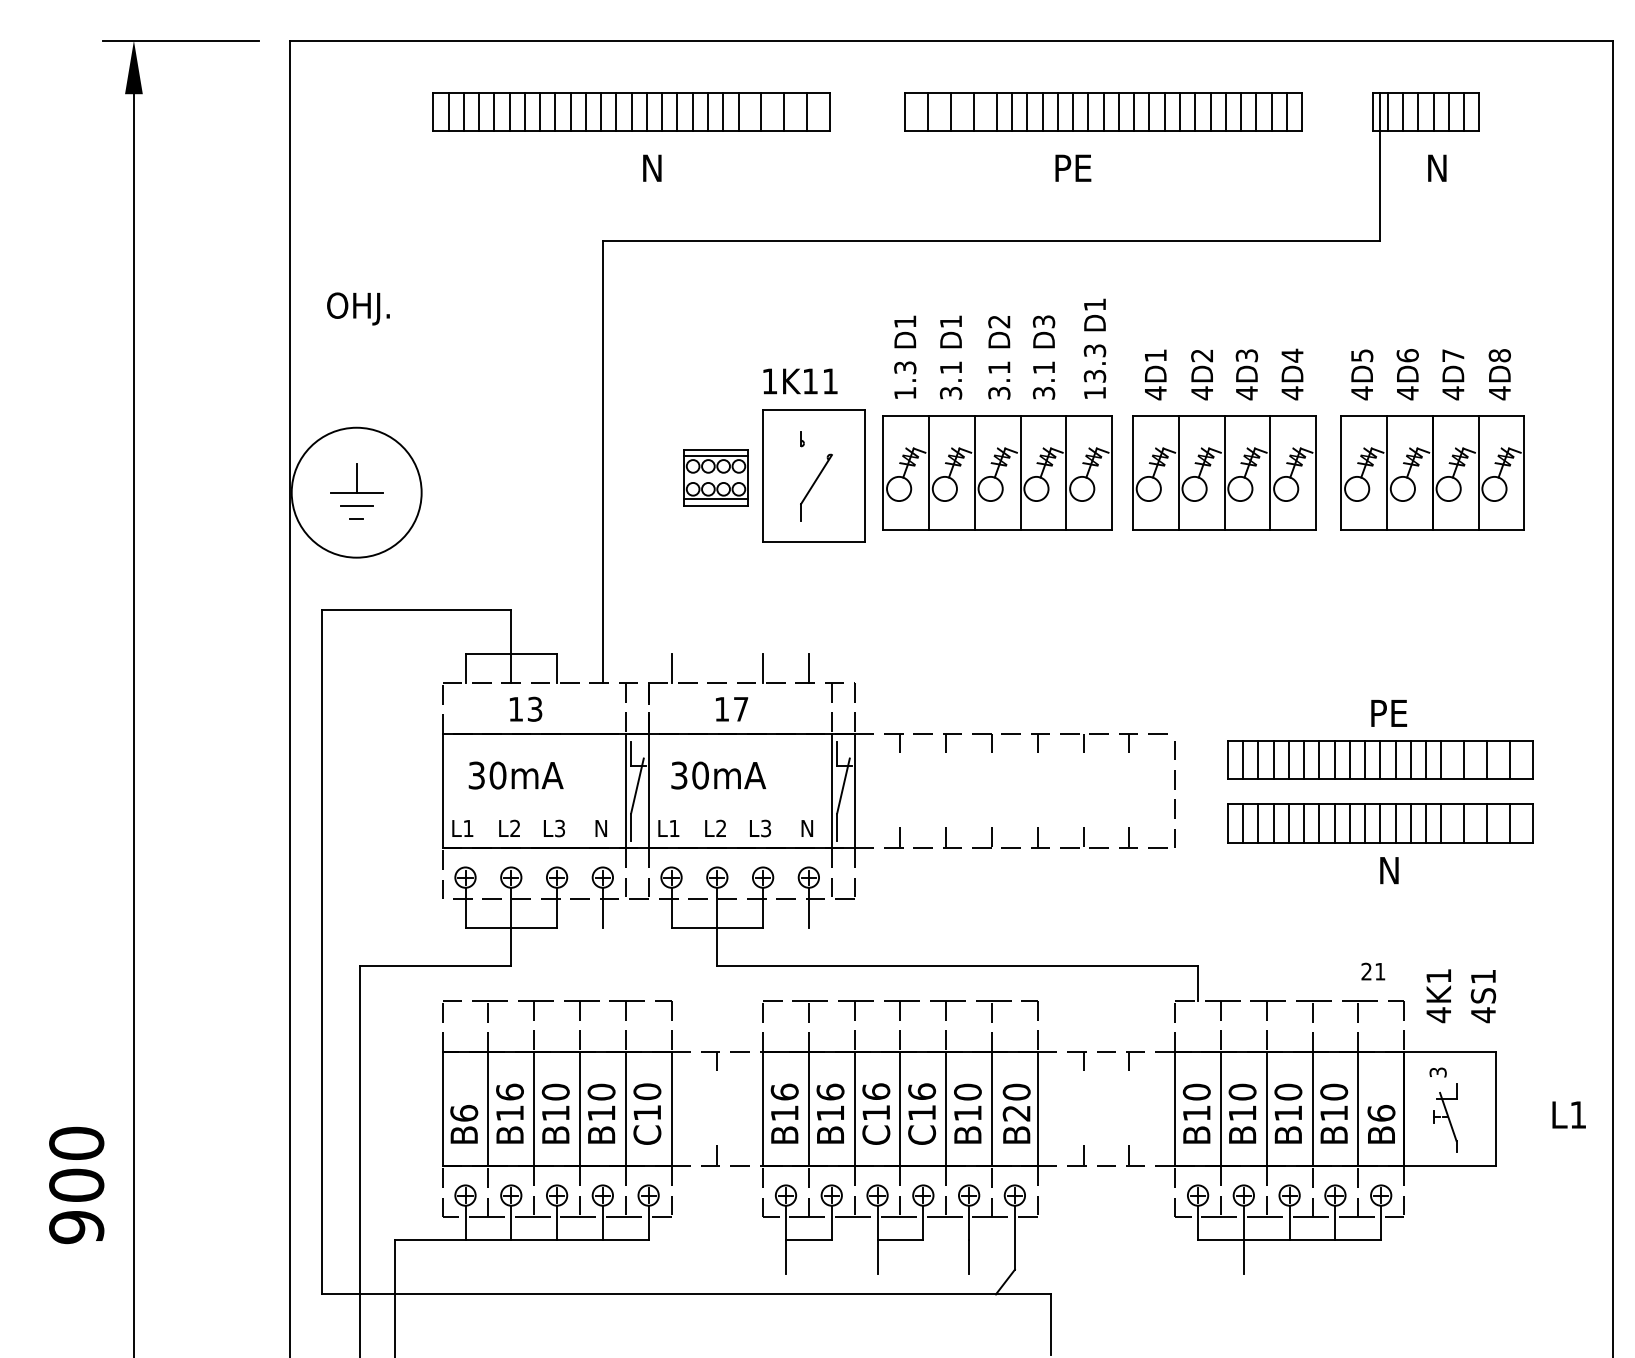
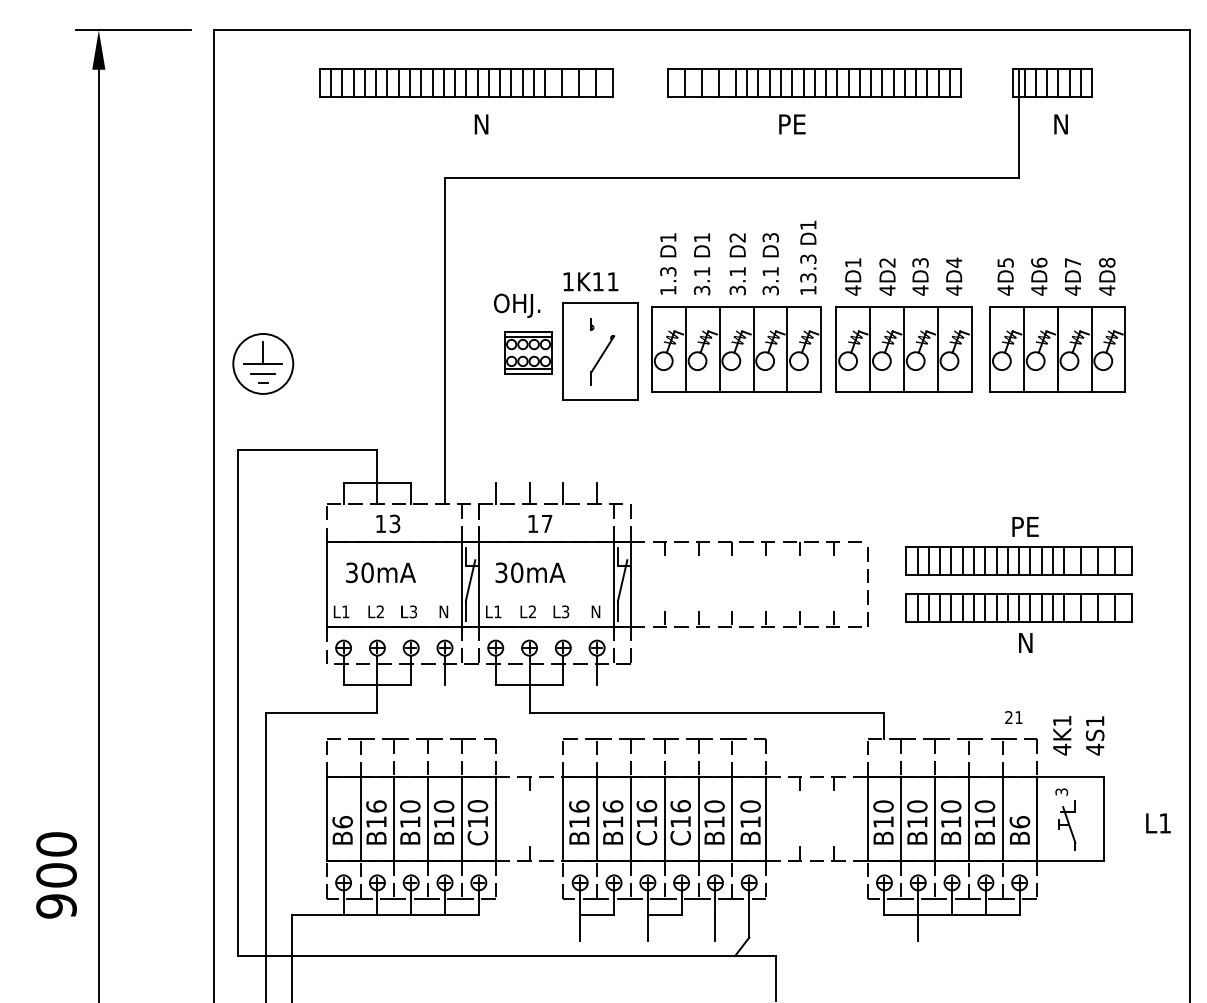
text: (358, 308) -> (517, 305), moved
circle: (356, 492) -> (263, 363), size x0.62
line: (717, 668) -> (529, 493), added
text: (1016, 1113) -> (750, 822), B20 -> B10

